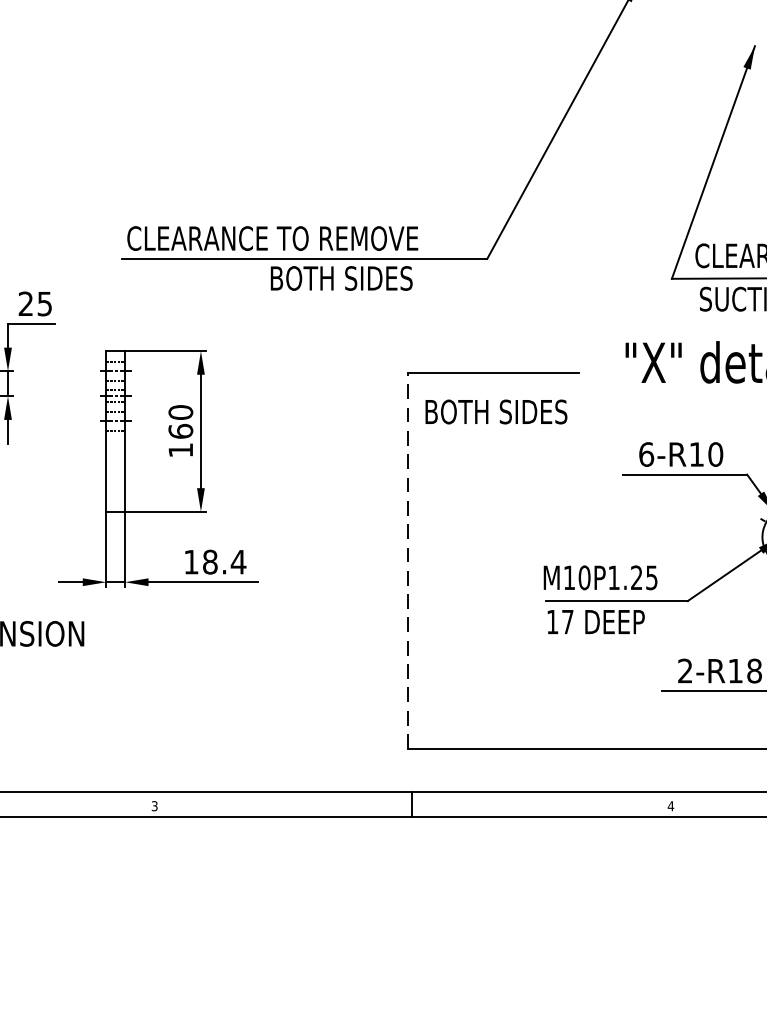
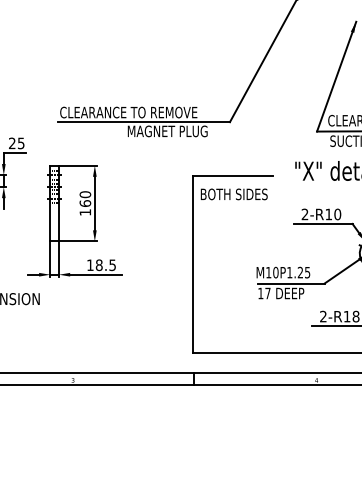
text: (357, 278) -> (168, 131), BOTH SIDES -> MAGNET PLUG
text: (645, 454) -> (304, 214), 6-R10 -> 2-R10
line: (407, 560) -> (192, 264), dashed -> solid
text: (238, 562) -> (112, 265), 18.4 -> 18.5

